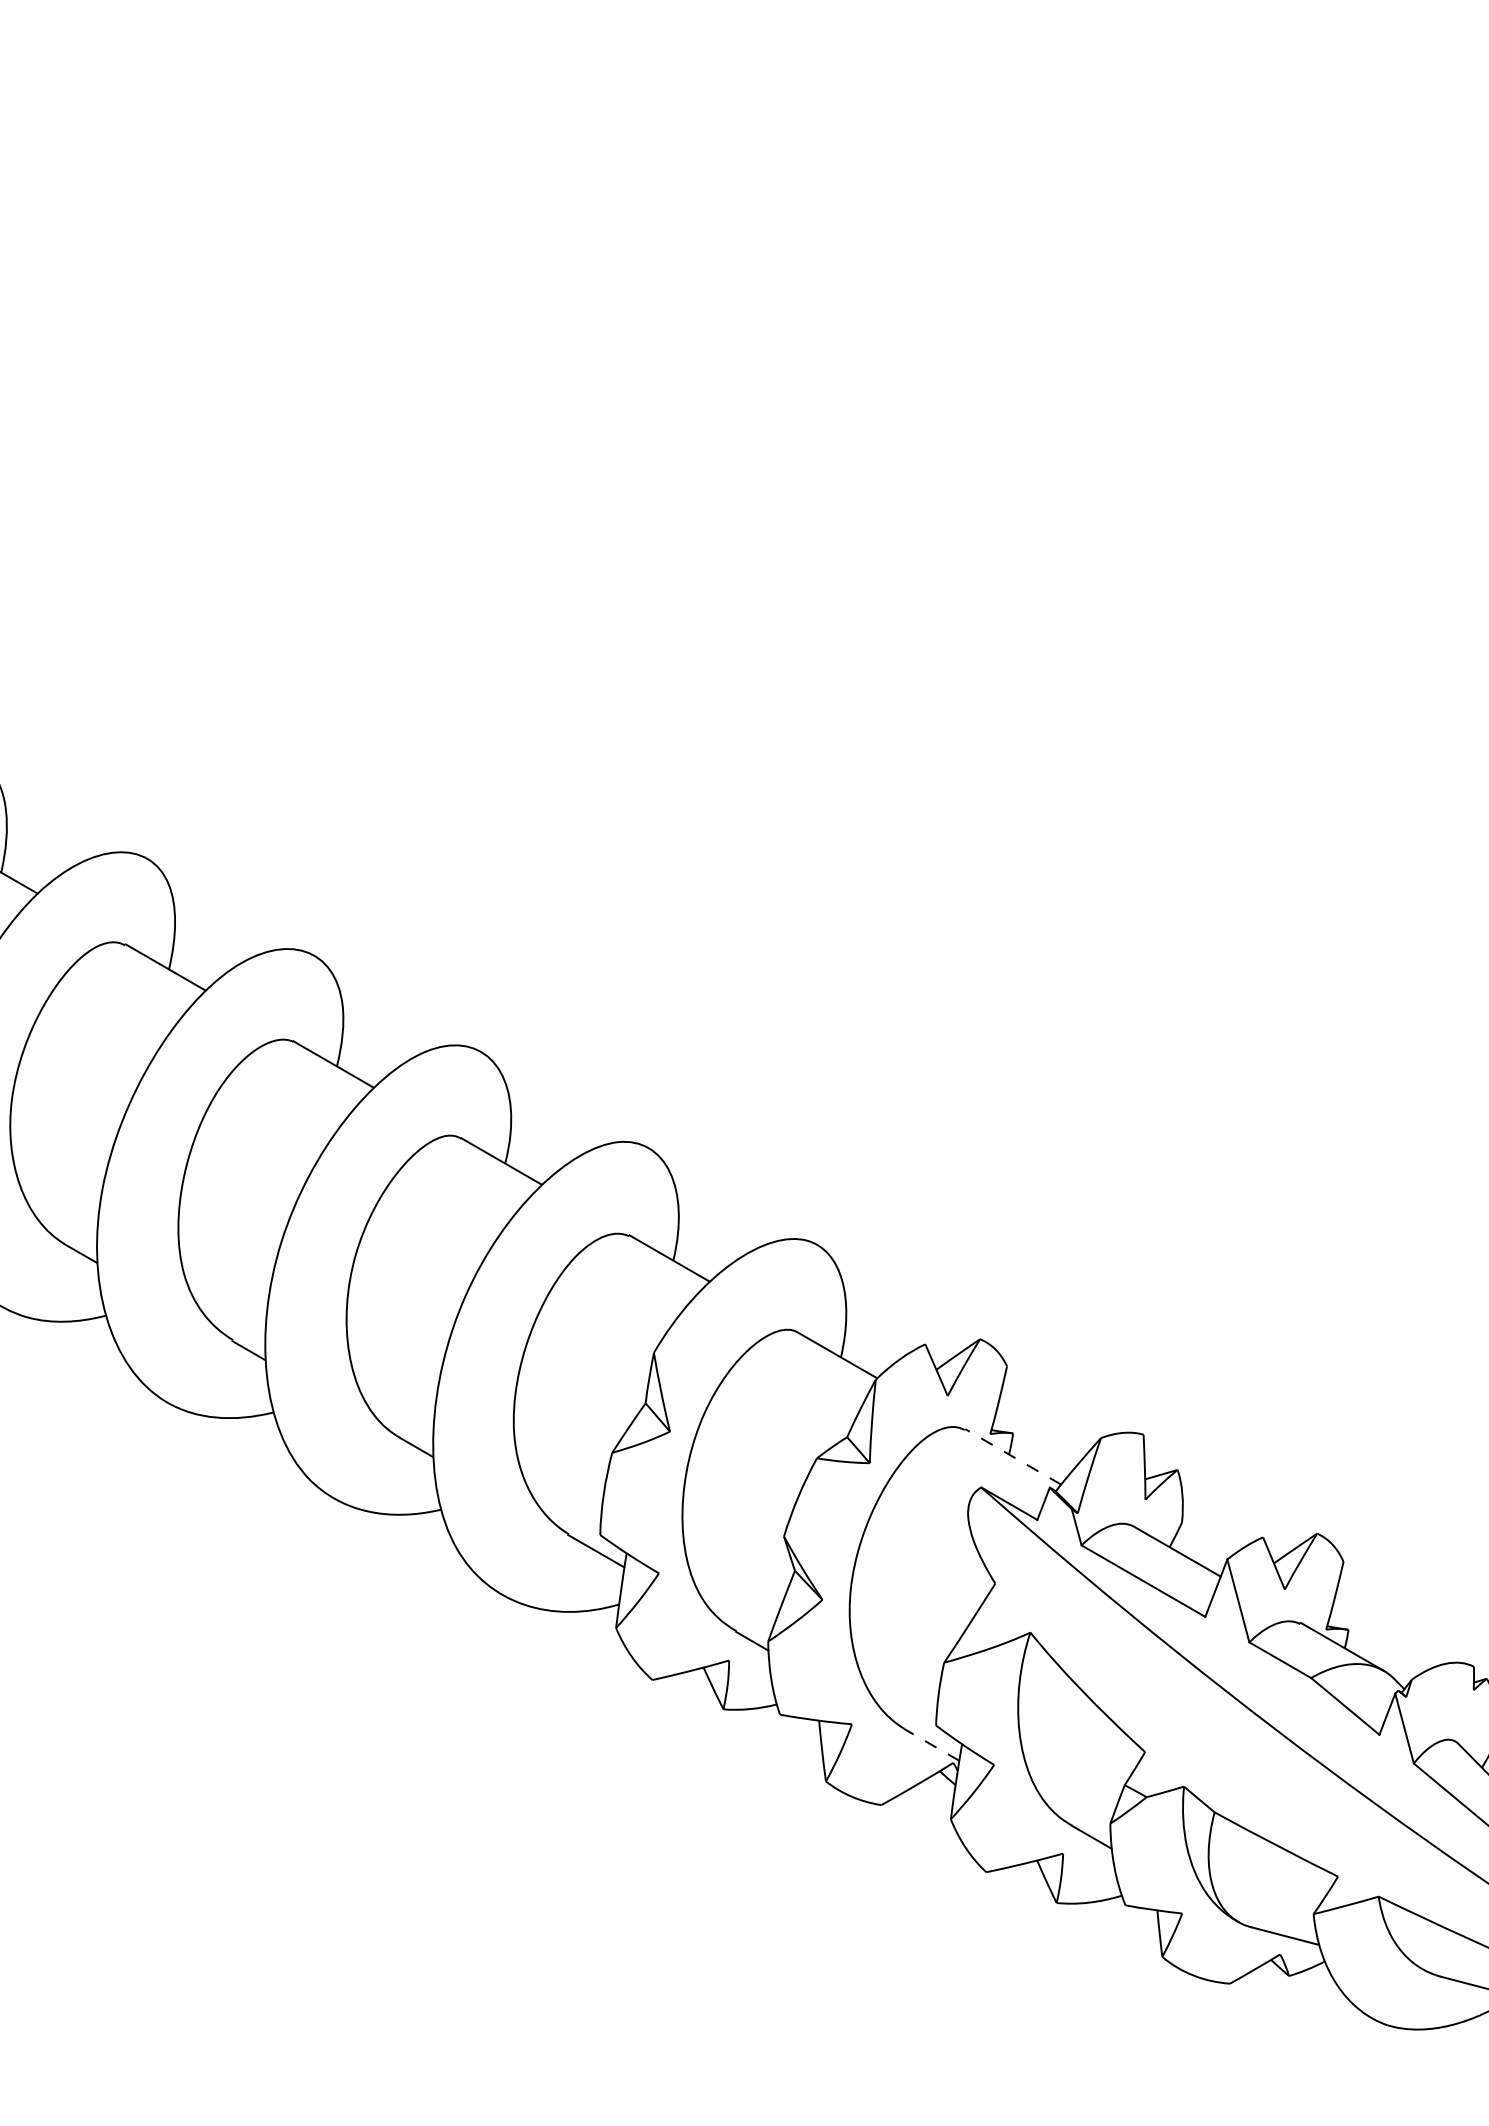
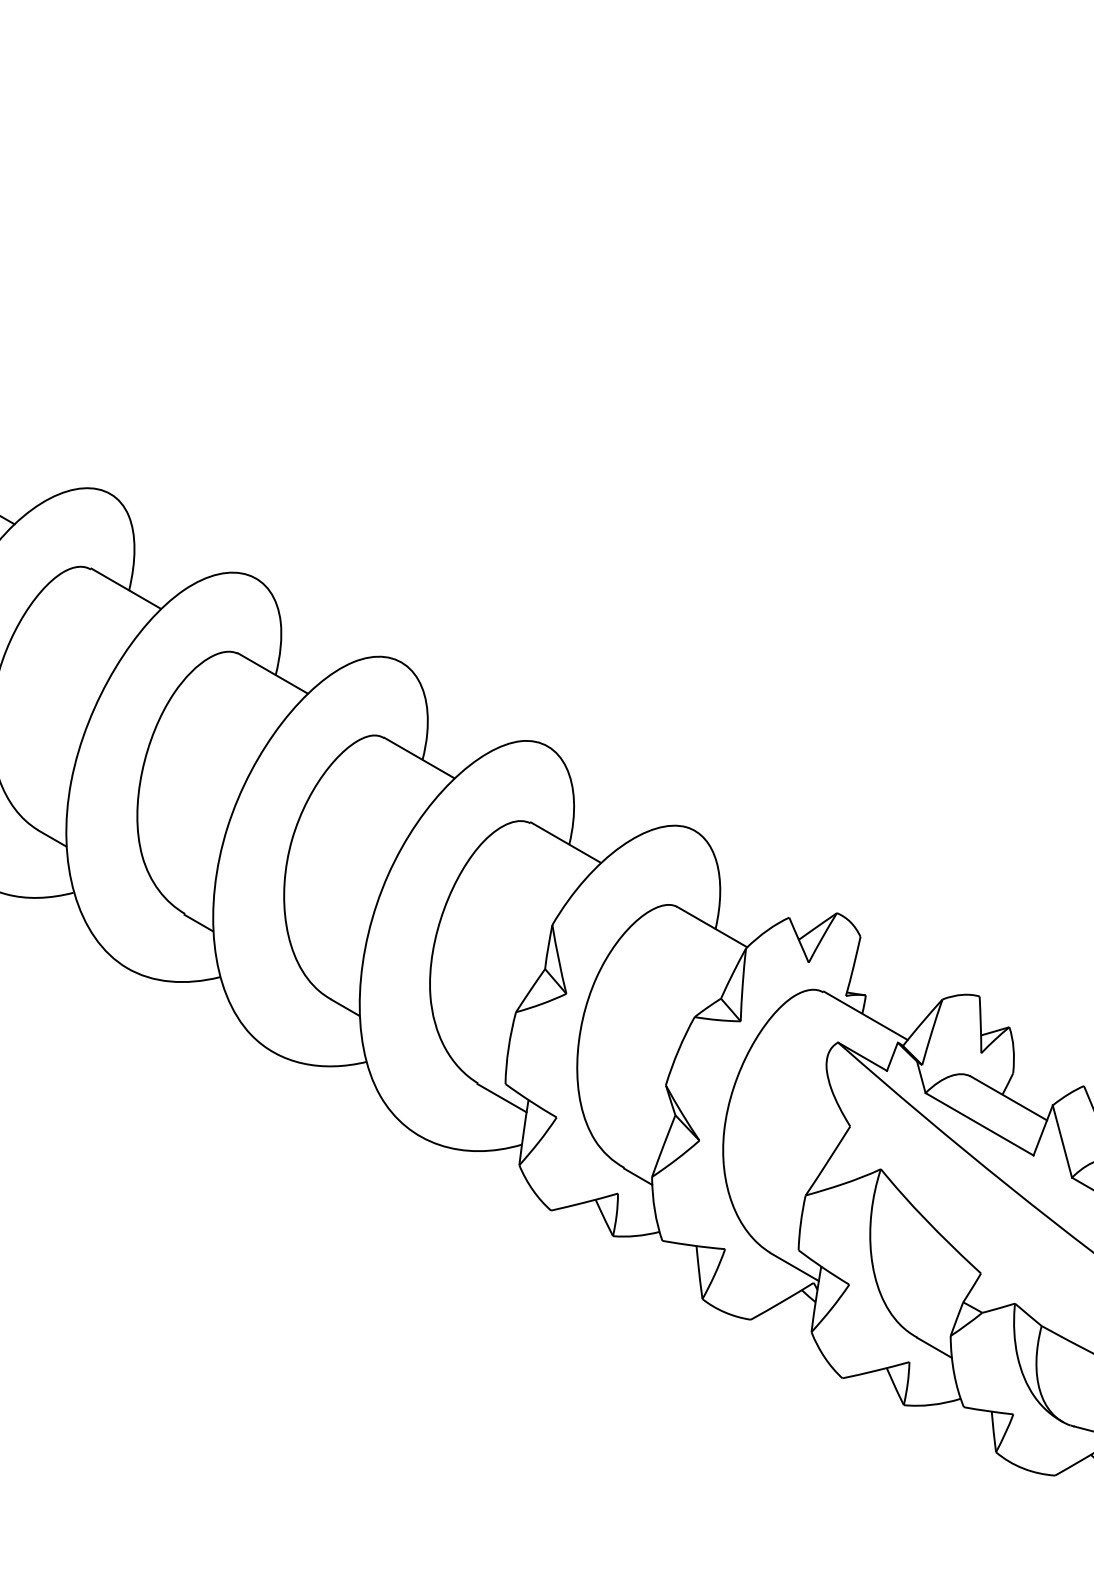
line: (1012, 1456) -> (865, 1015), dashed -> solid
line: (931, 1744) -> (794, 1266), dashed -> solid

